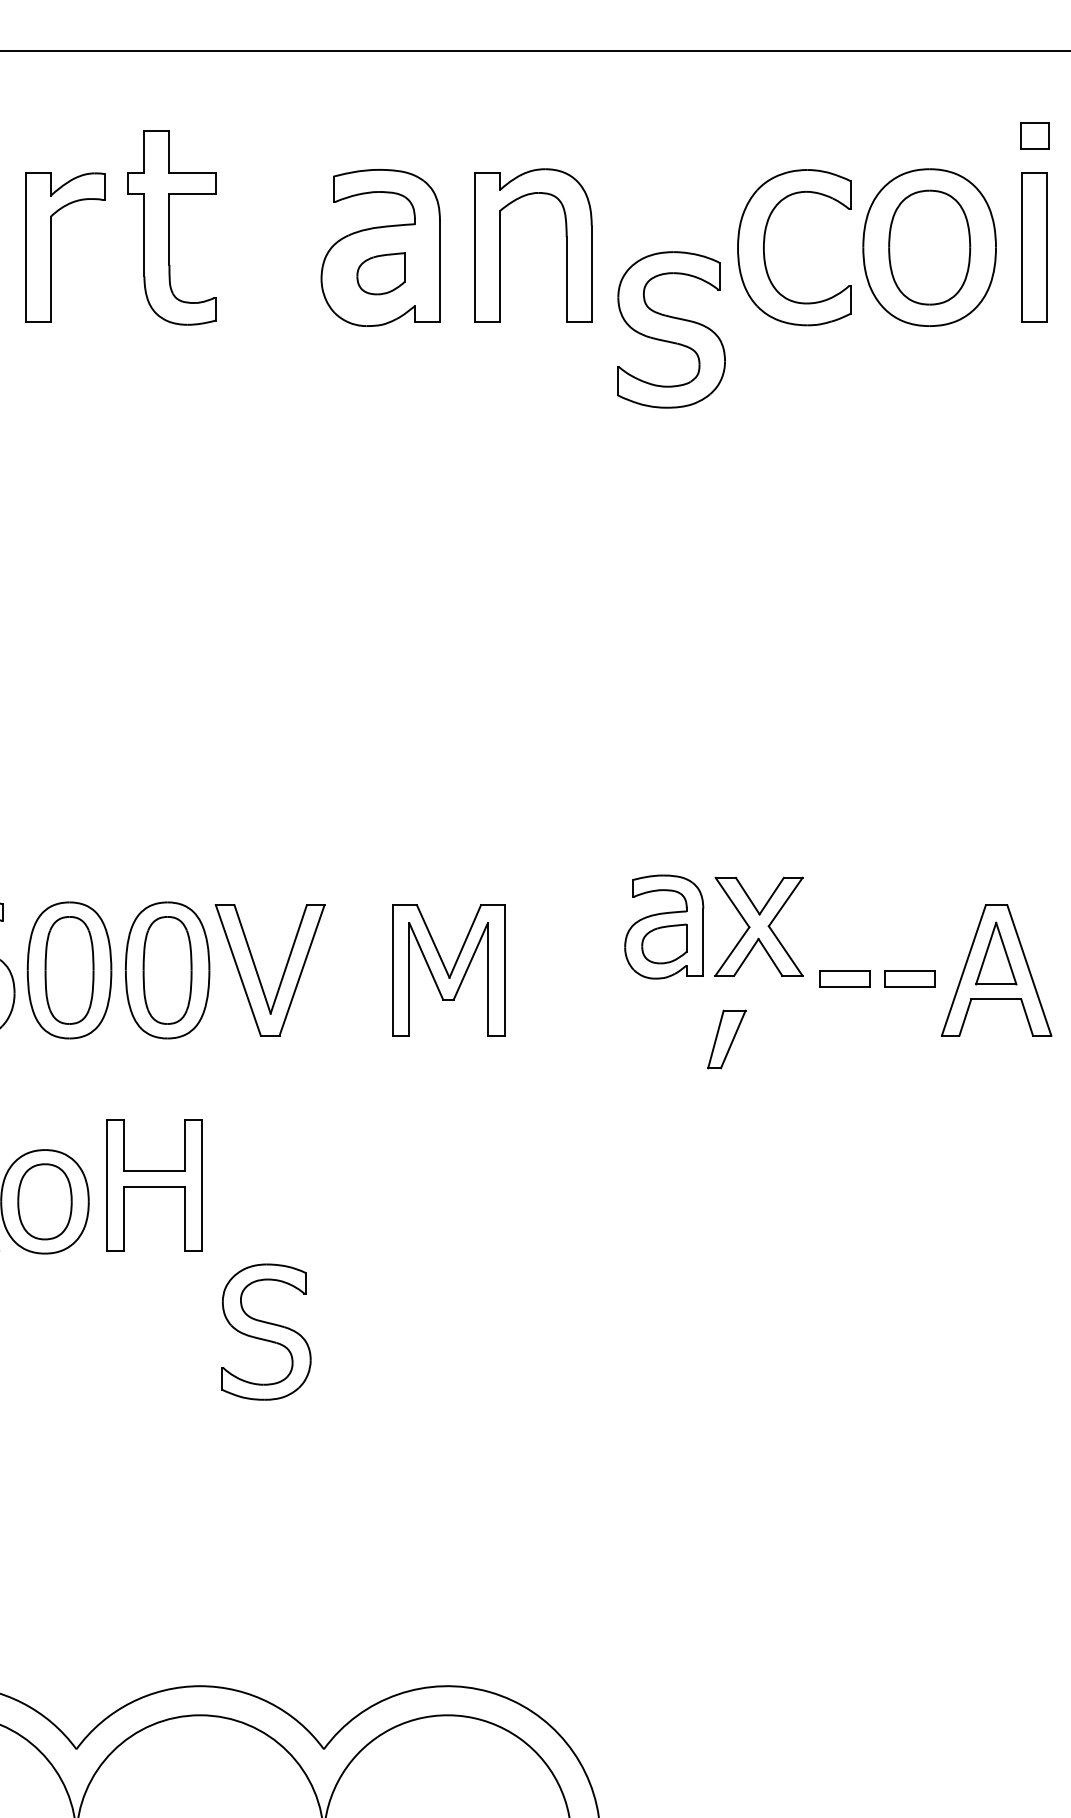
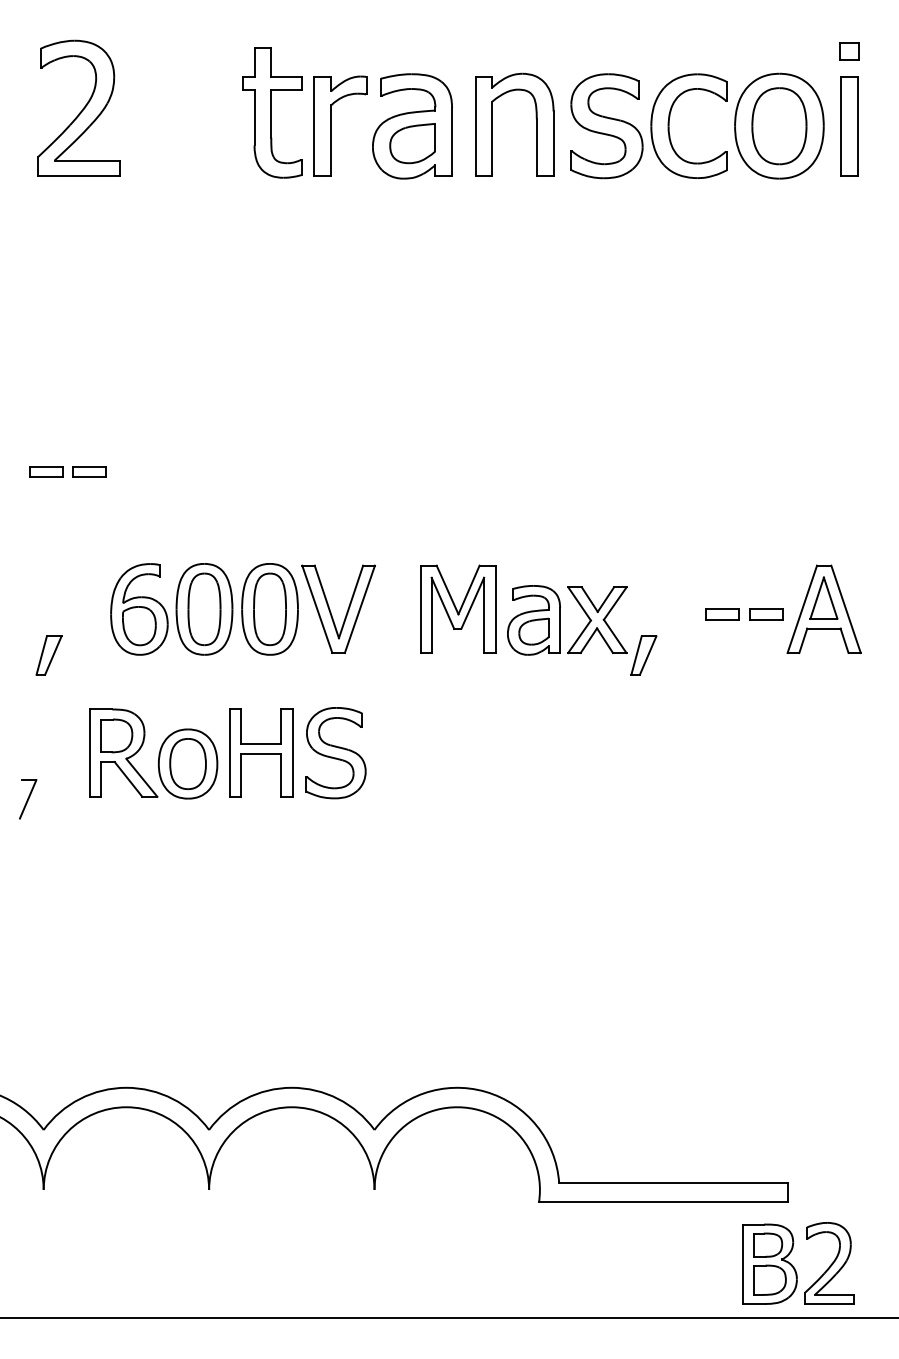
part: (51, 246) -> (331, 125), moved
part: (380, 273) -> (412, 143), size x1.43
part: (670, 330) -> (606, 126), moved
part: (703, 927) -> (560, 620), moved
part: (265, 1332) -> (335, 753), moved

